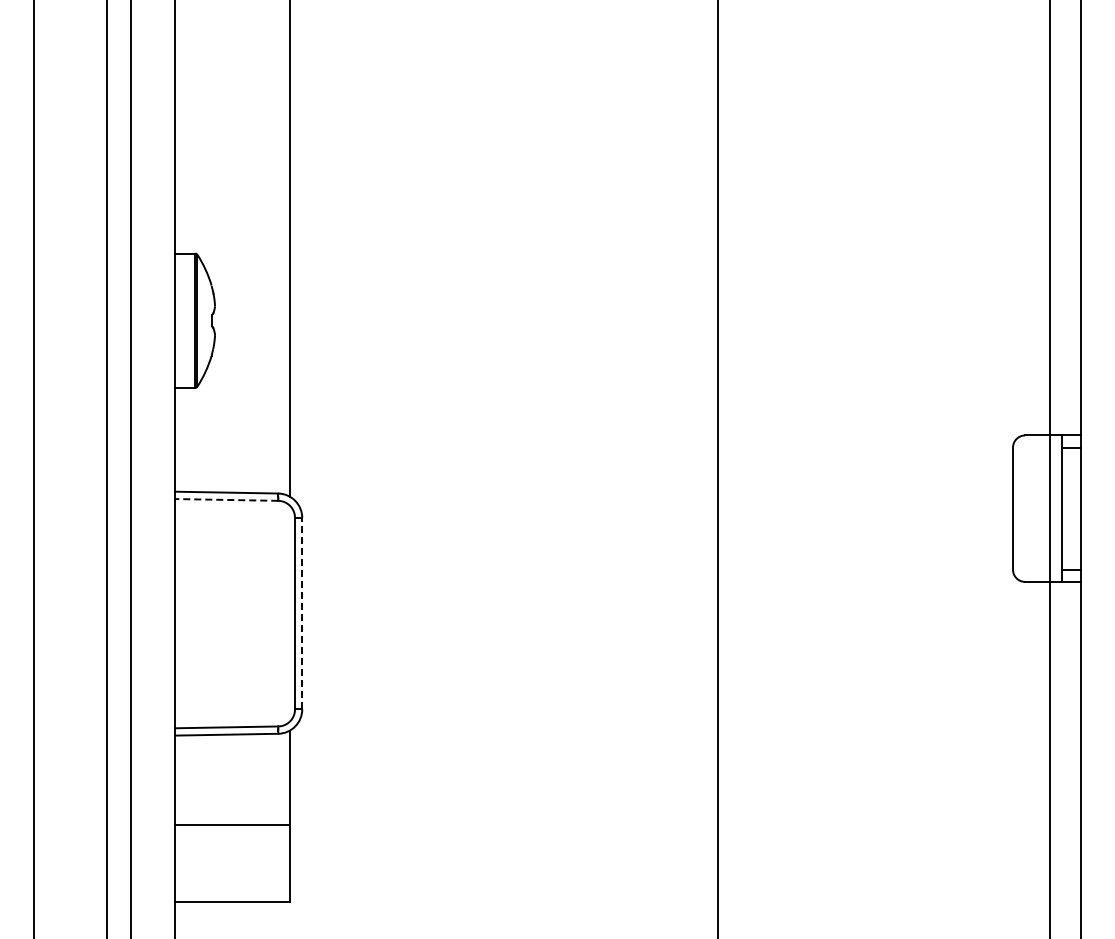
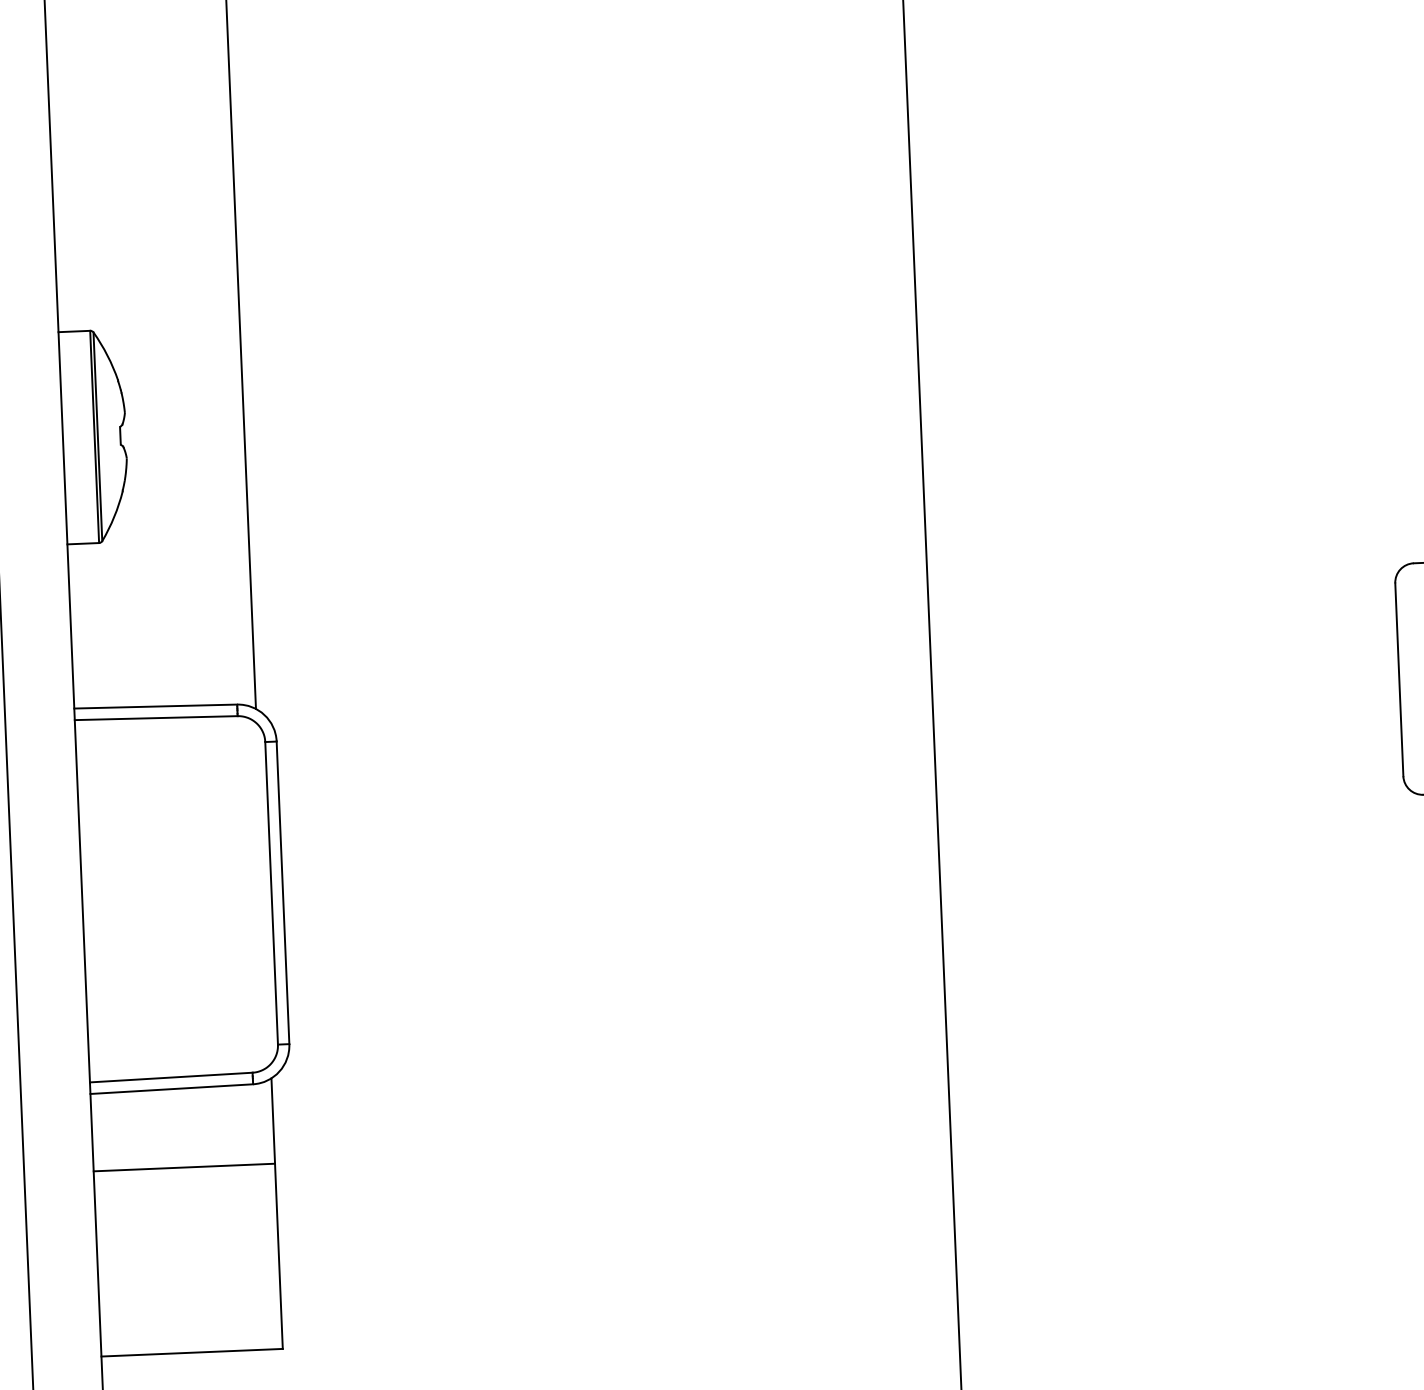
line: (226, 499) -> (155, 717), dashed -> solid
line: (302, 613) -> (283, 892), dashed -> solid
line: (232, 824) -> (184, 1167), moved

